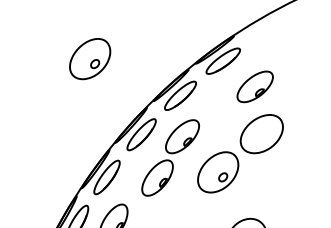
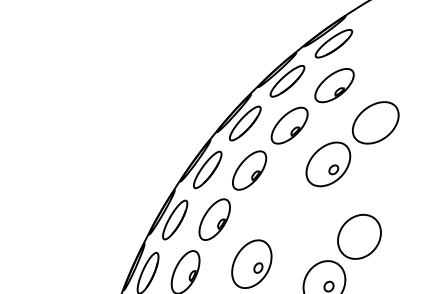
part: (90, 59) -> (189, 41), removed
part: (255, 86) -> (334, 85), moved
part: (157, 177) -> (249, 170), moved

